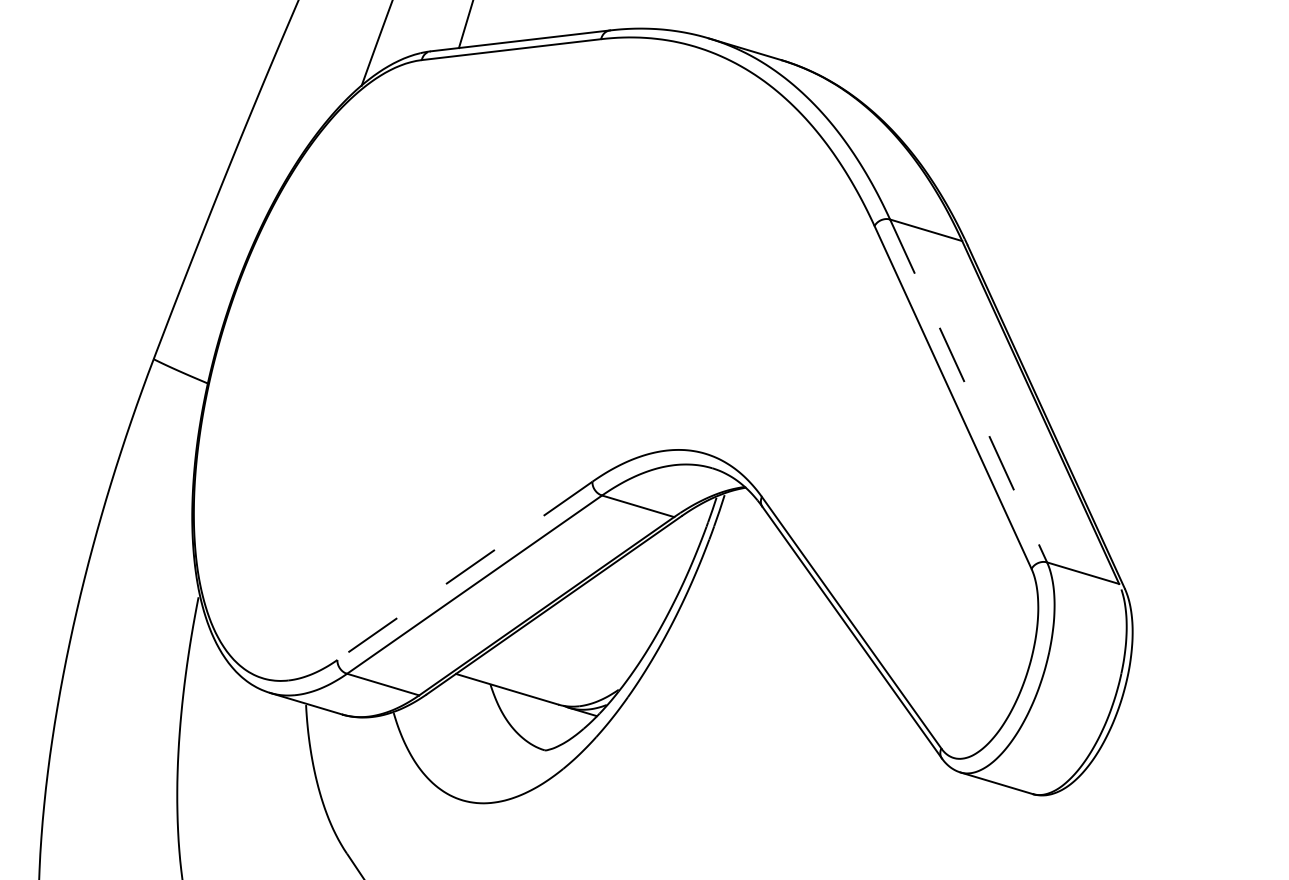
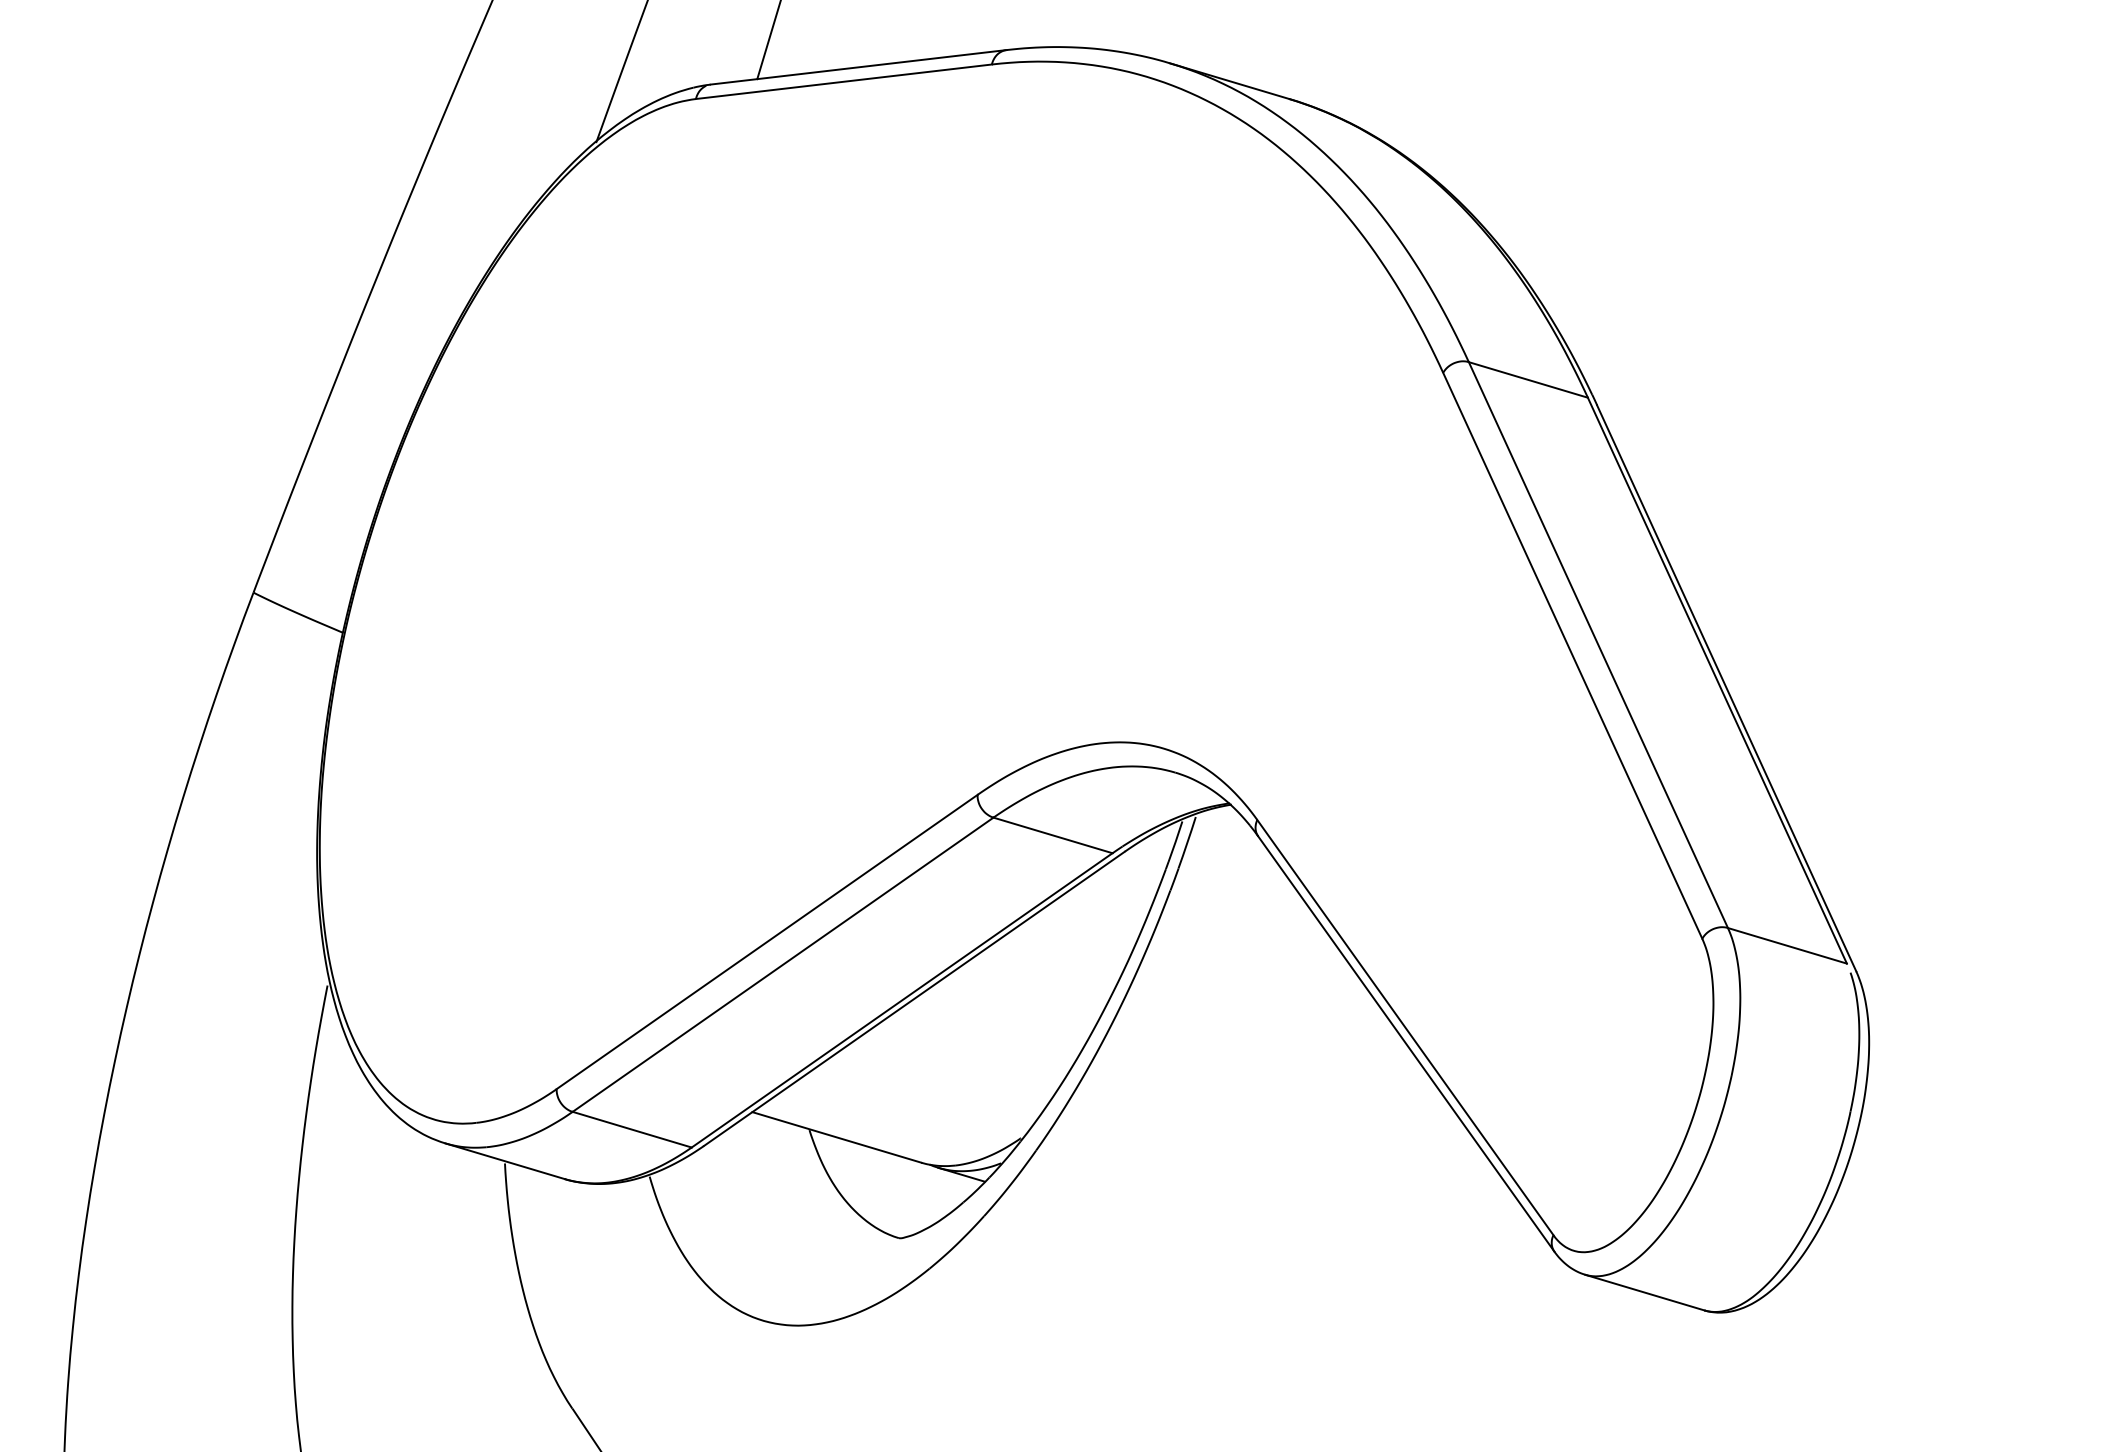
line: (968, 390) -> (1598, 644), dashed -> solid
line: (464, 570) -> (766, 941), dashed -> solid

